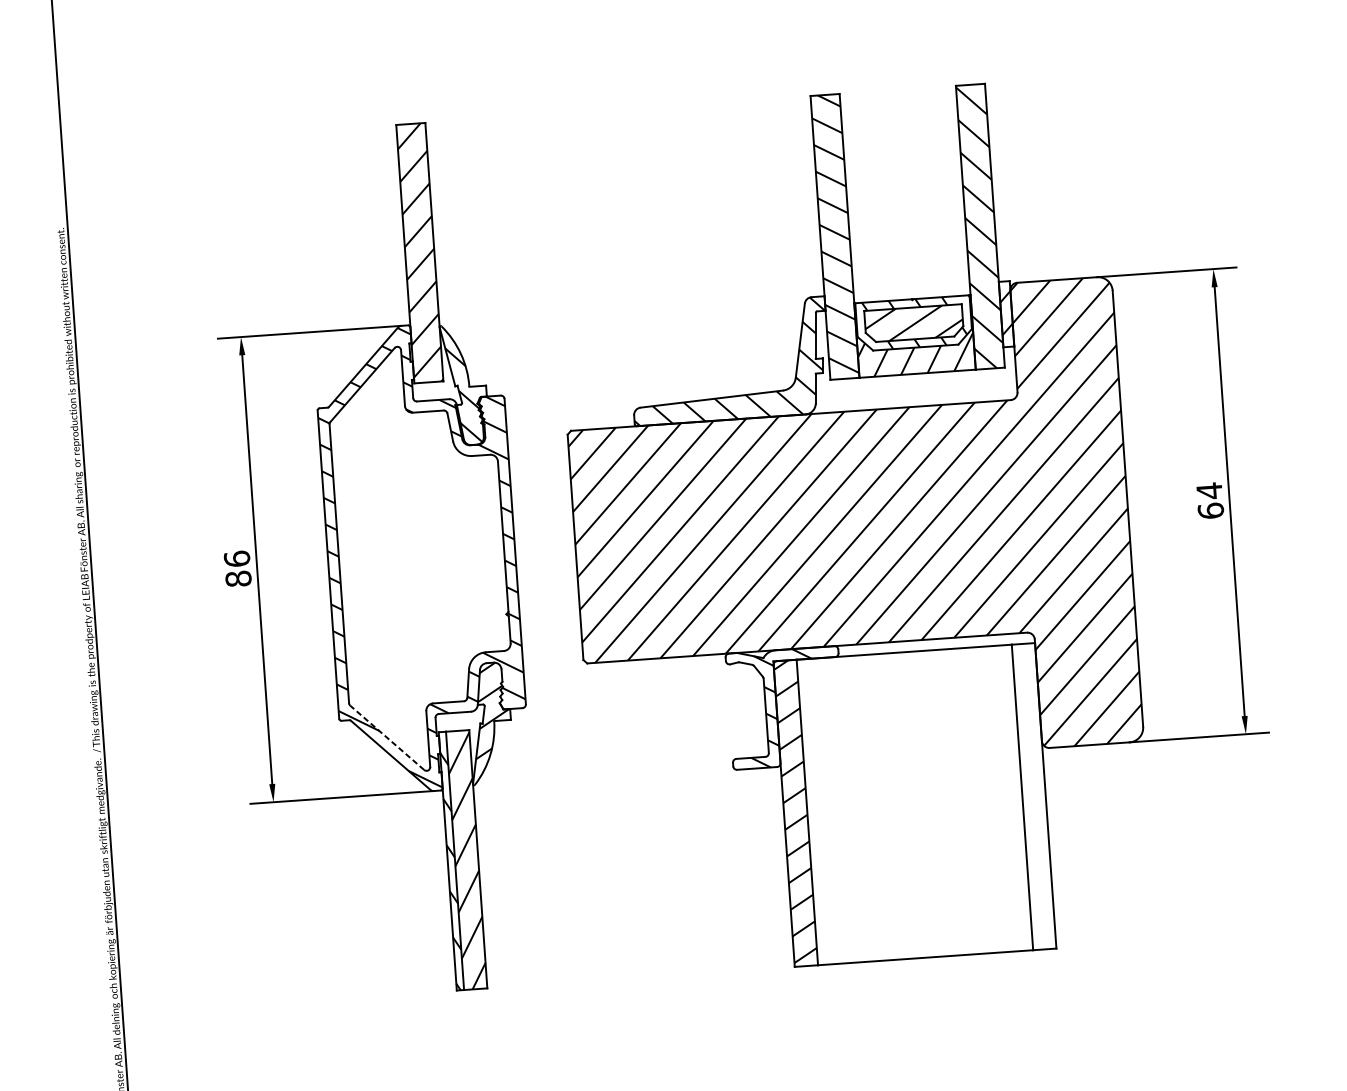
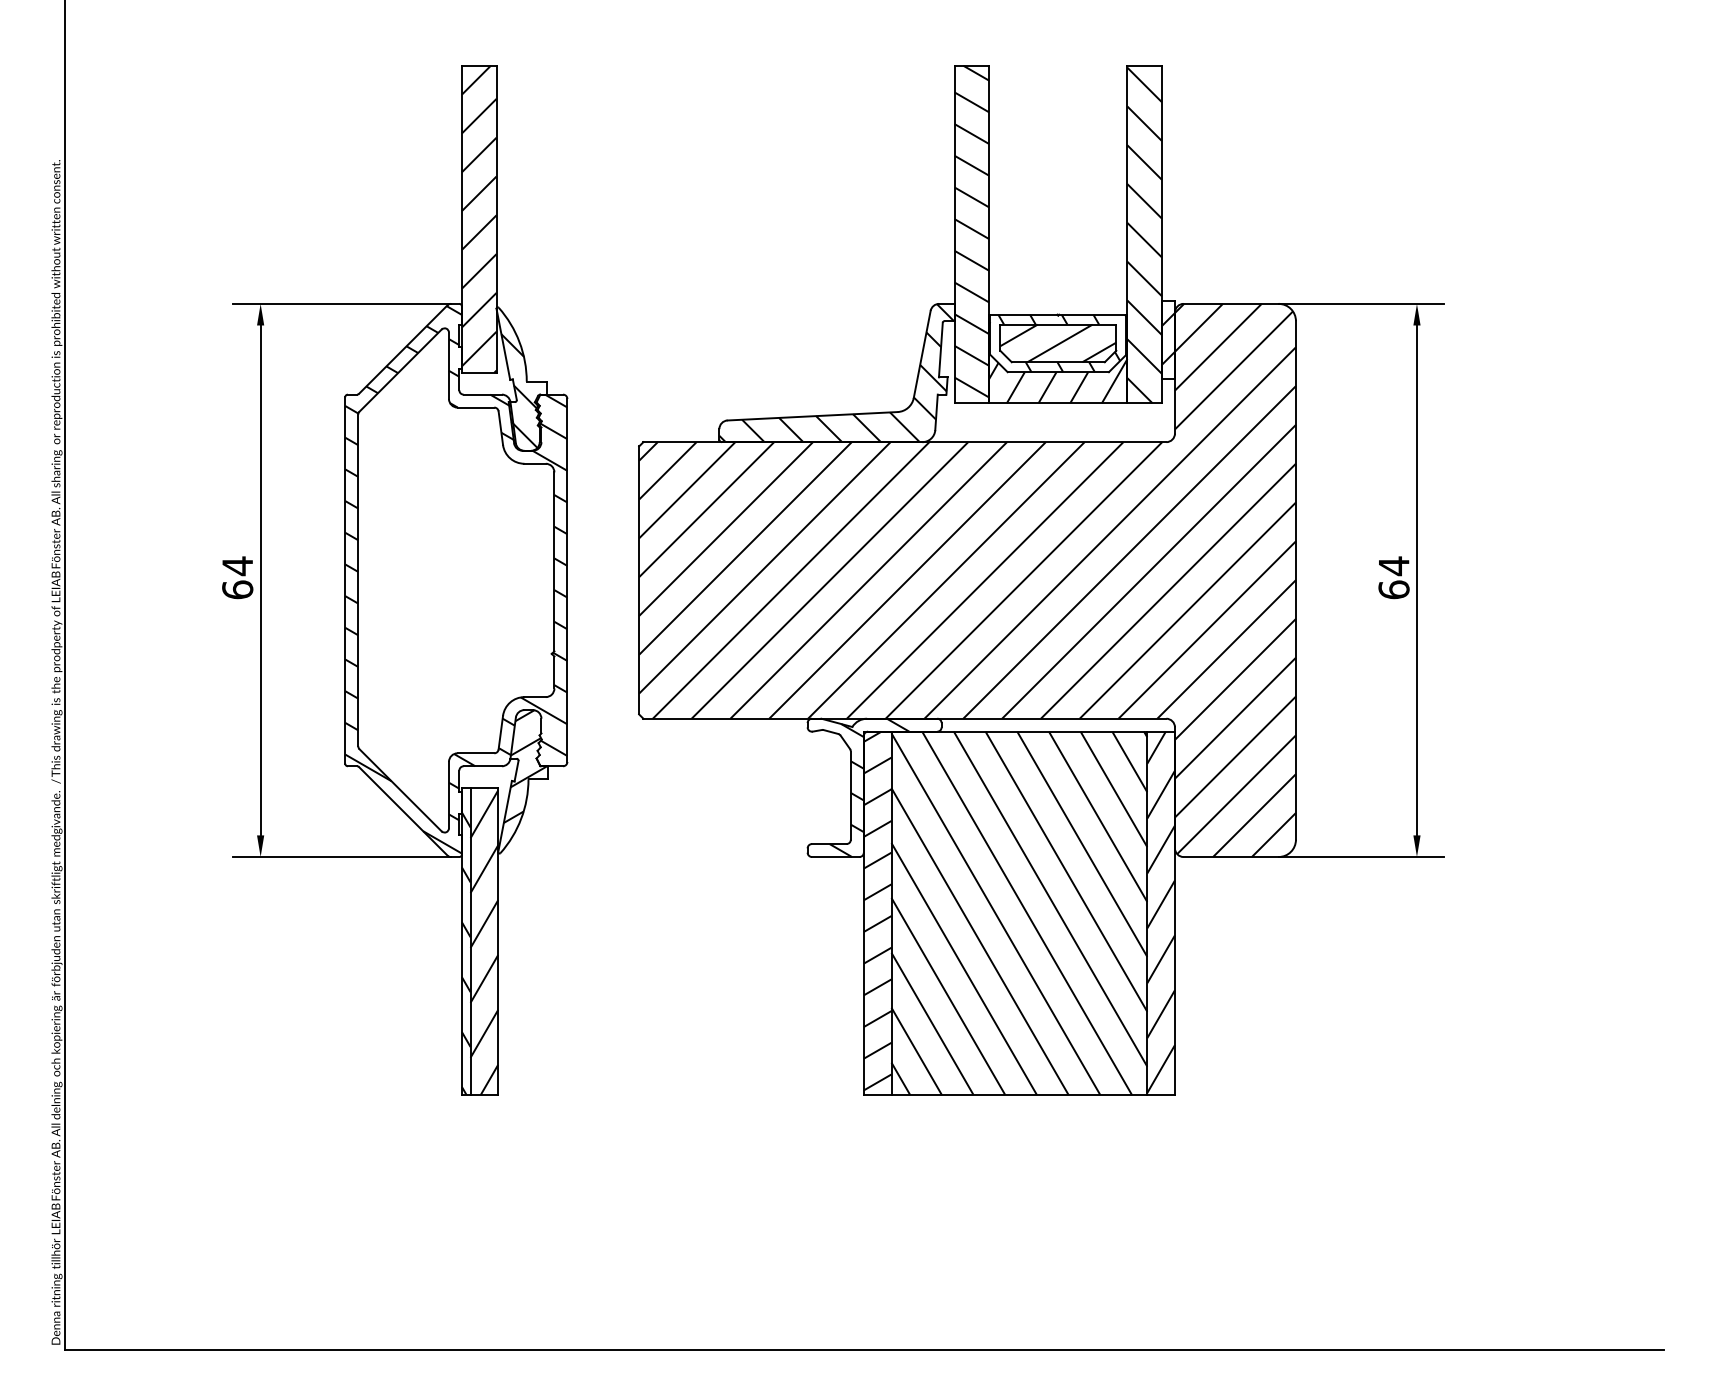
text: (237, 568) -> (237, 577), 86 -> 64
line: (387, 737) -> (400, 789), dashed -> solid
hatch: (1033, 795) -> (1160, 912), added
hatch: (915, 805) -> (1019, 913), added

